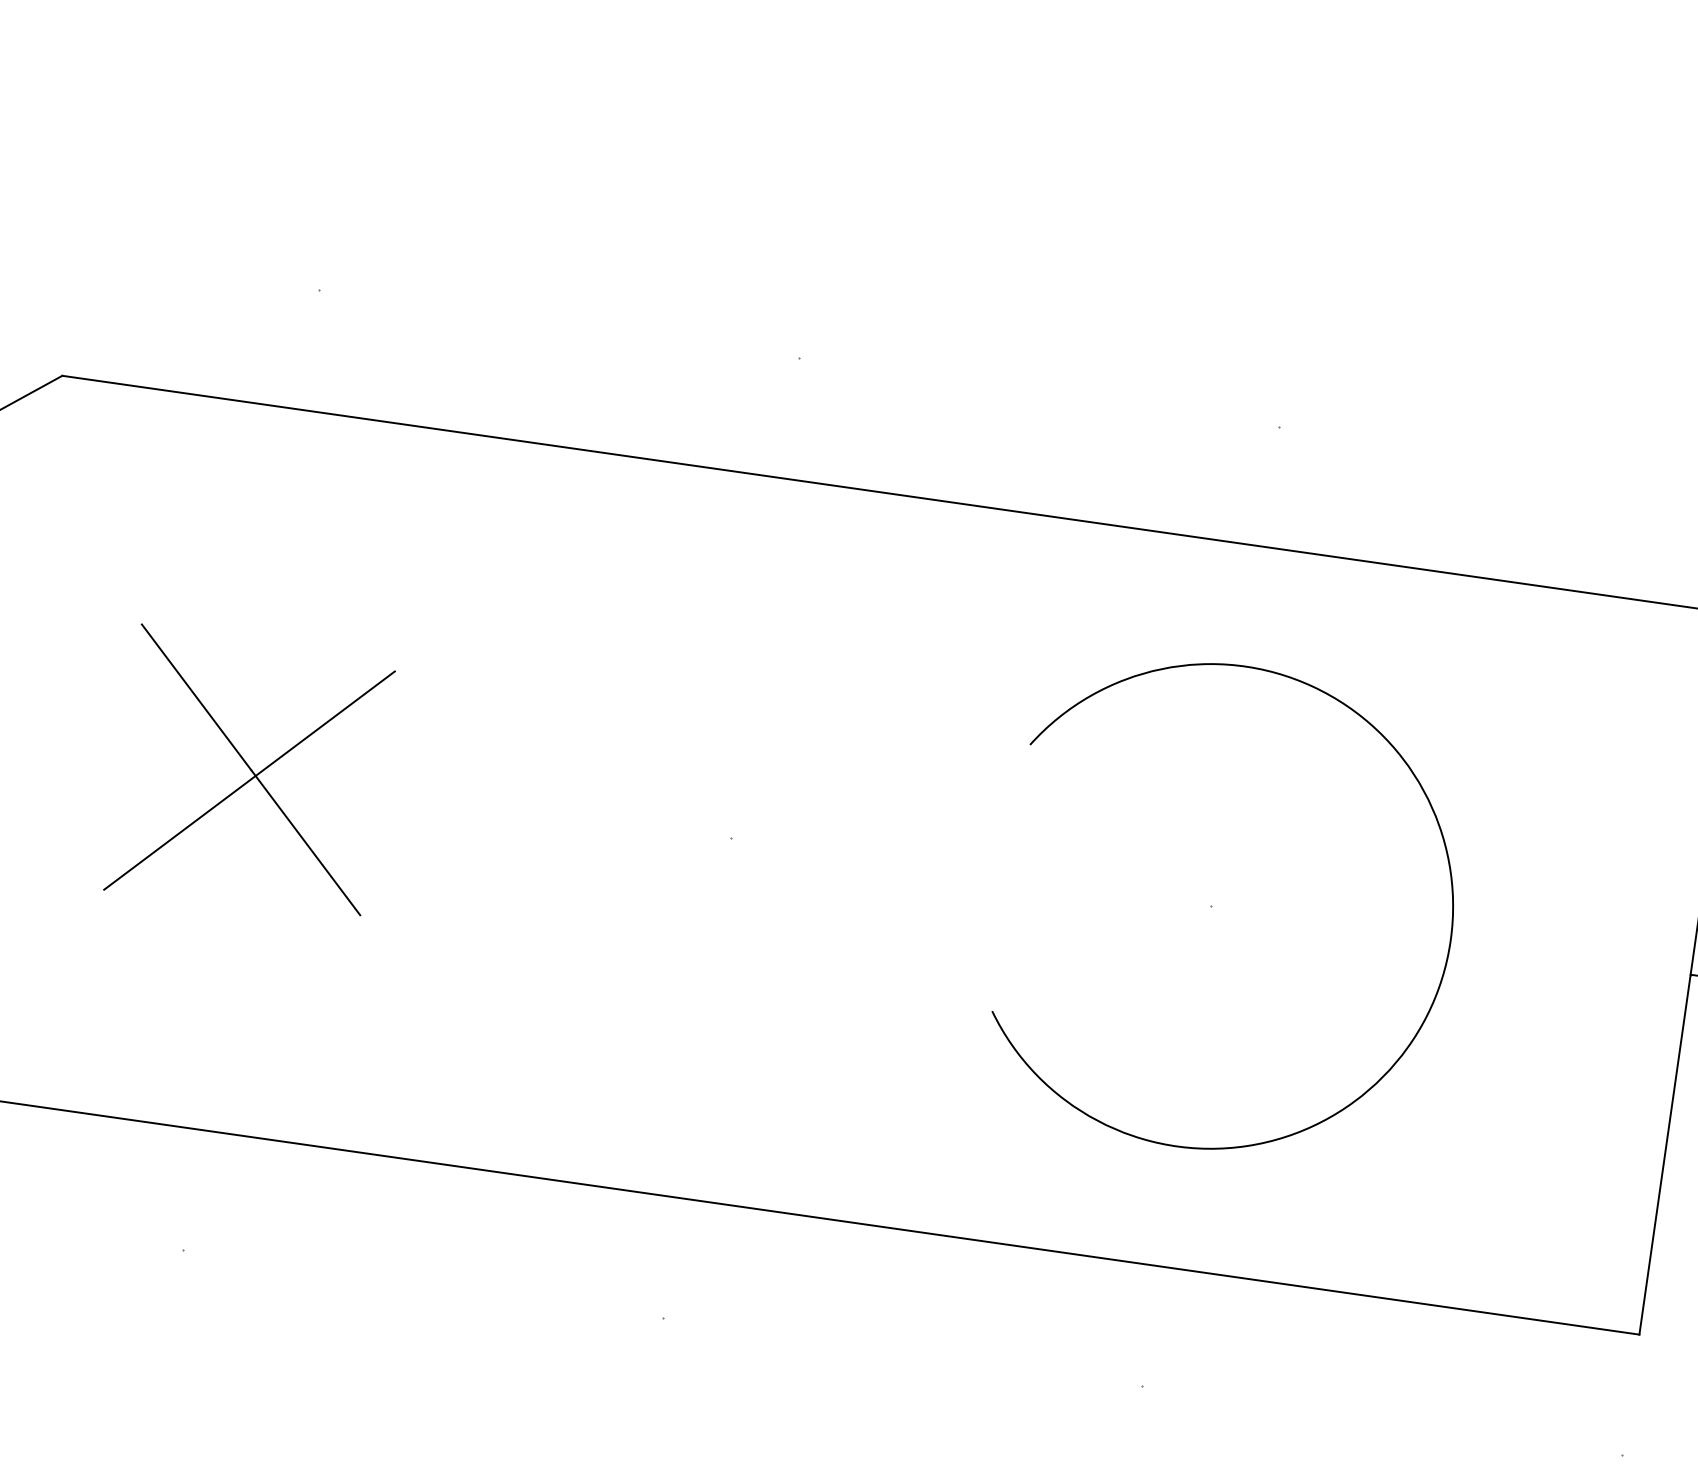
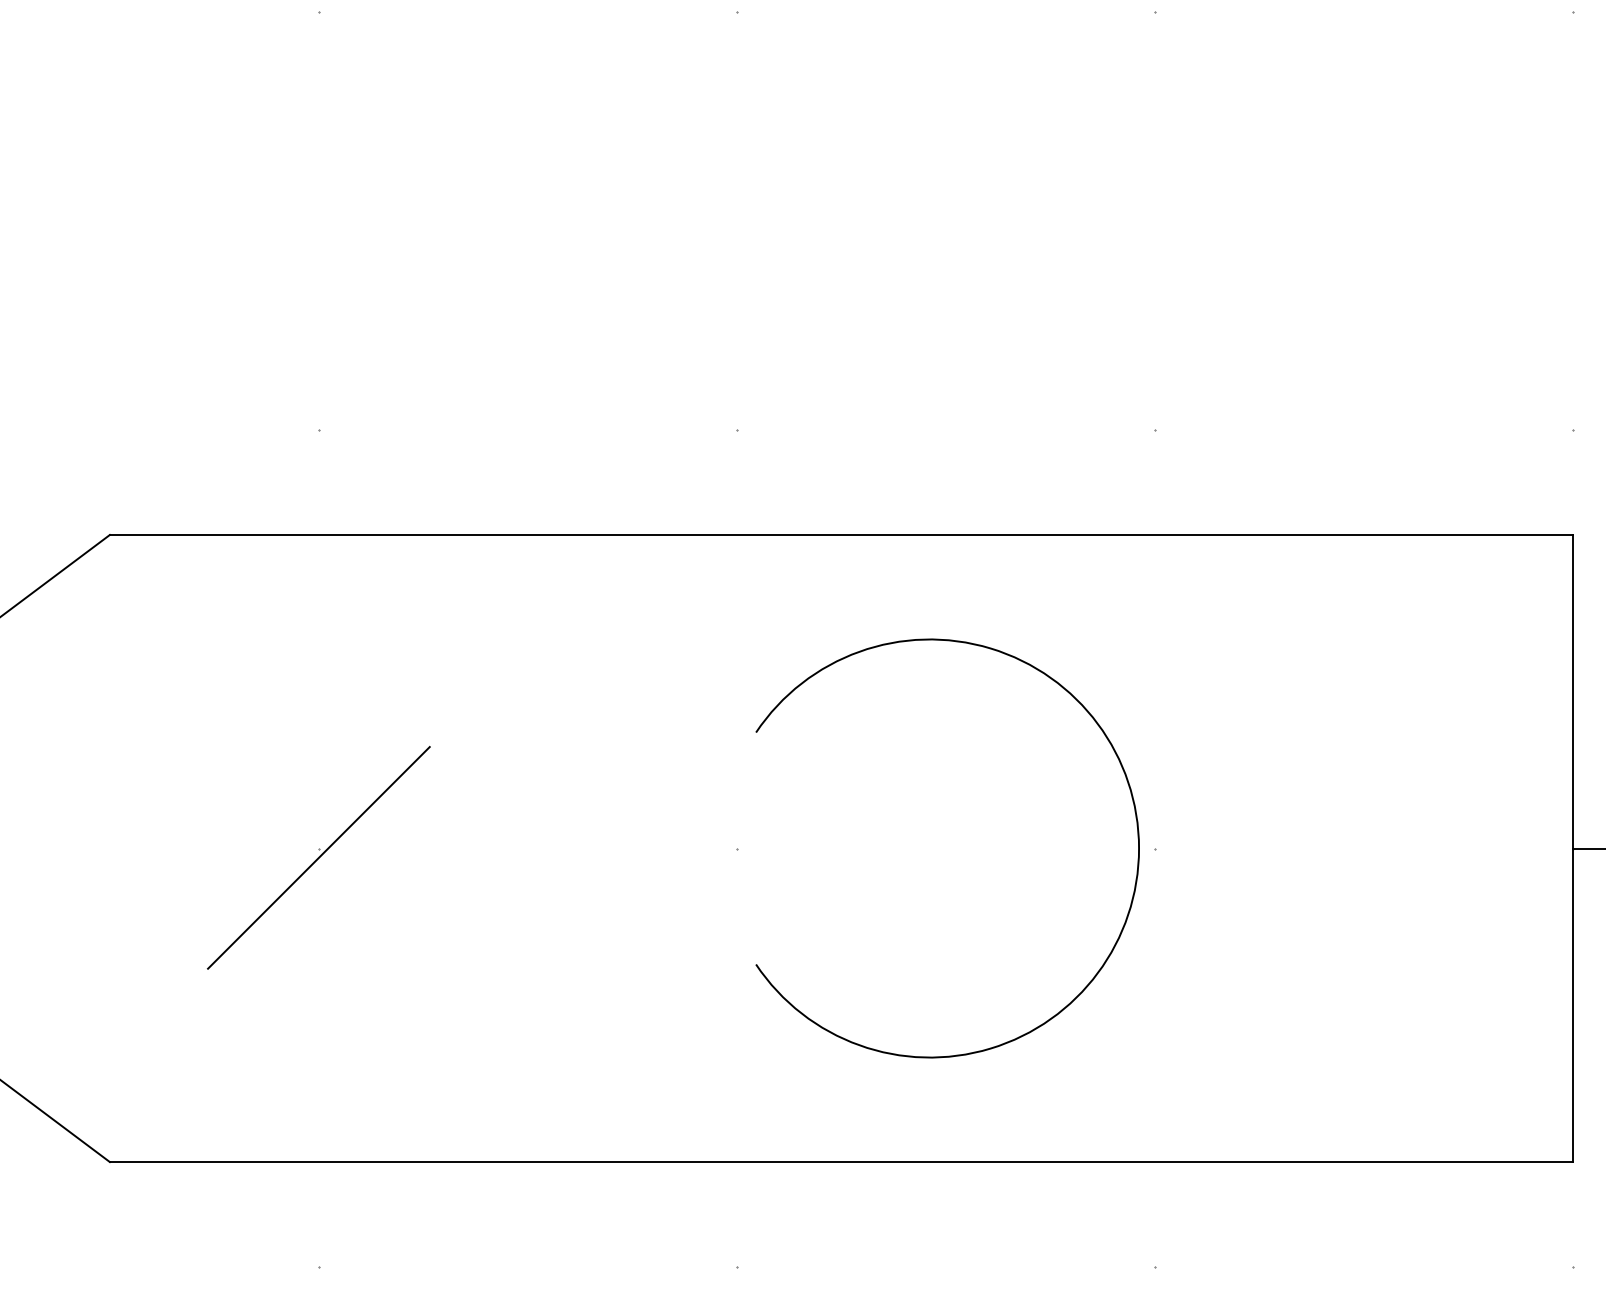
line: (250, 769) -> (318, 848), removed
arc: (1450, 928) -> (1137, 838), moved

